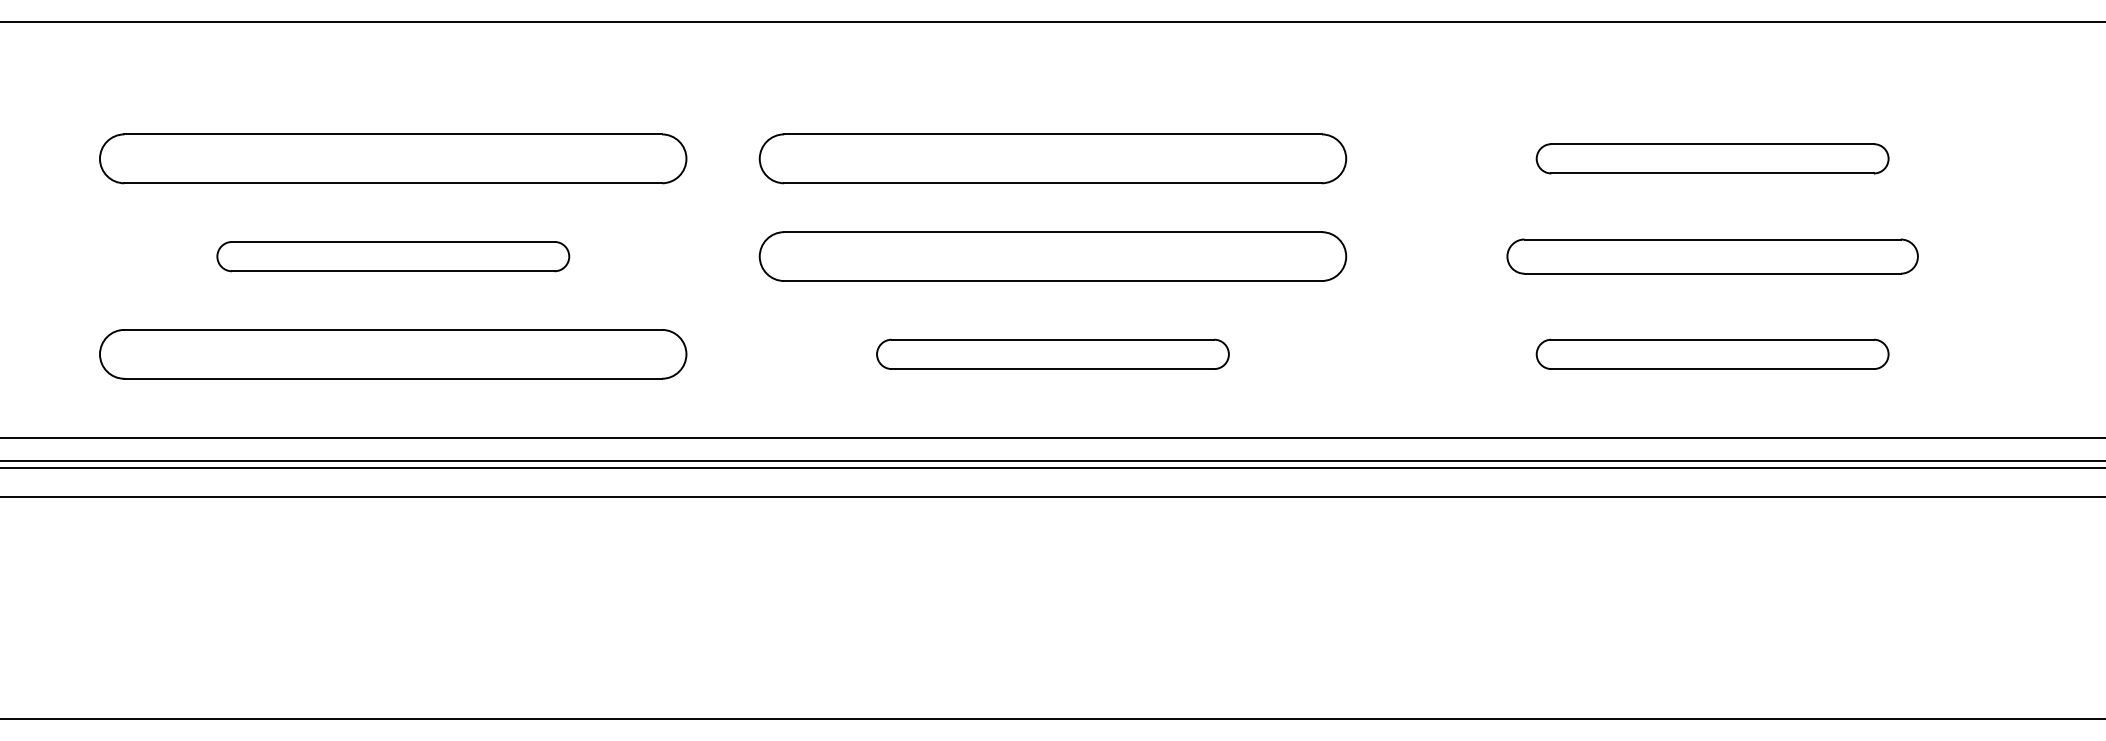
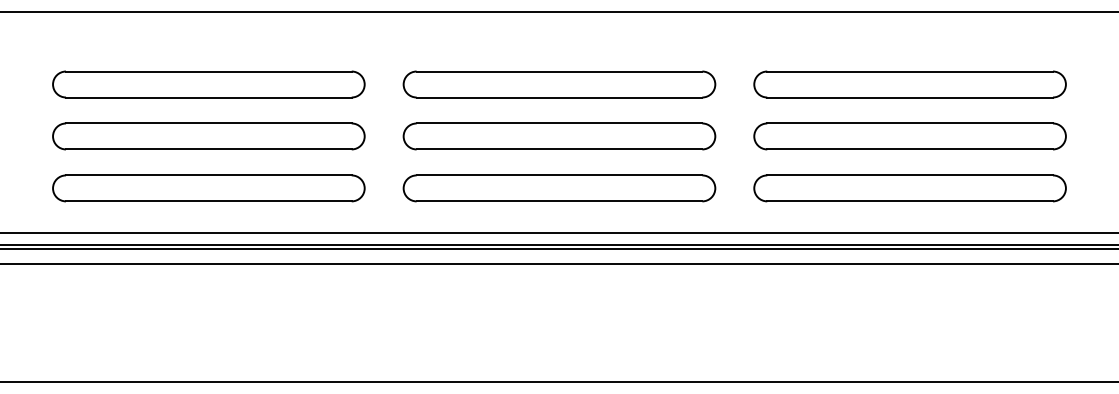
part: (1711, 158) -> (909, 84), size x1.67
part: (392, 256) -> (208, 136), size x1.67
part: (1711, 256) -> (909, 136), size x1.43
part: (1053, 354) -> (559, 188), size x1.67
part: (1711, 354) -> (909, 188), size x1.67

